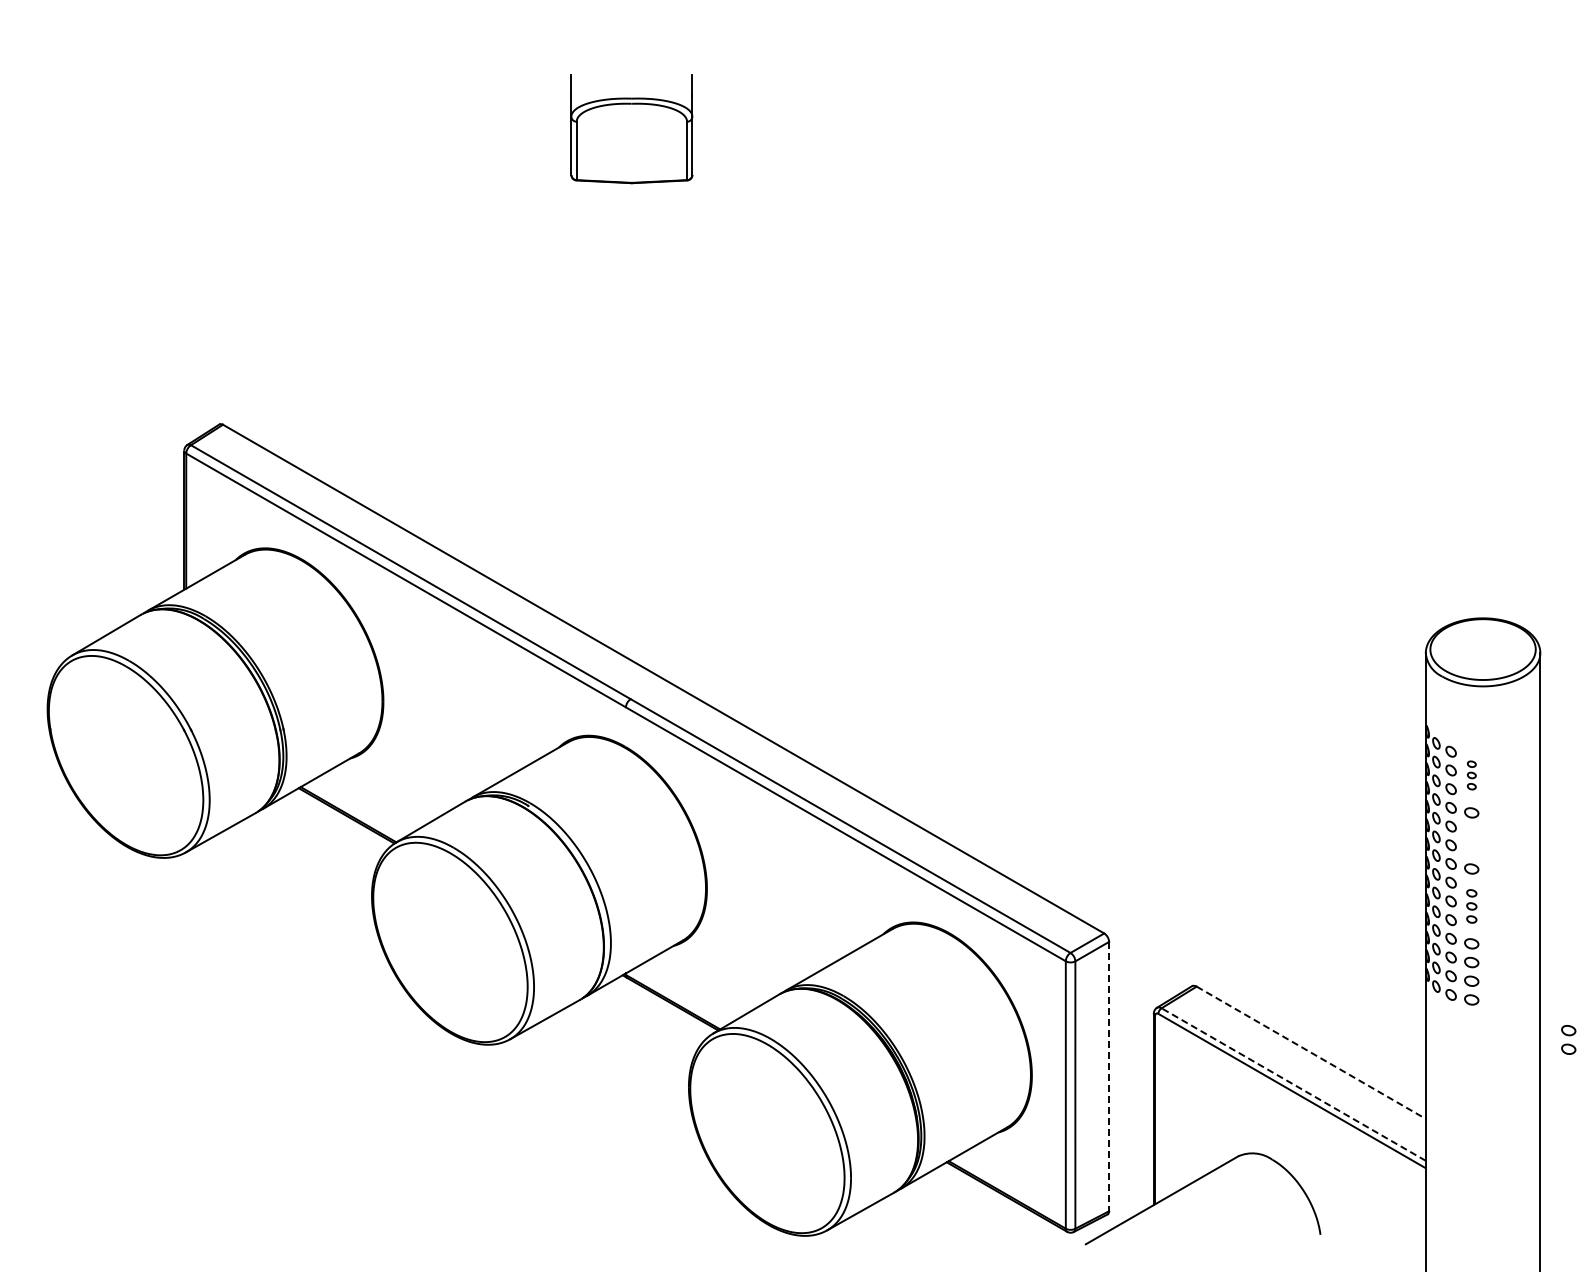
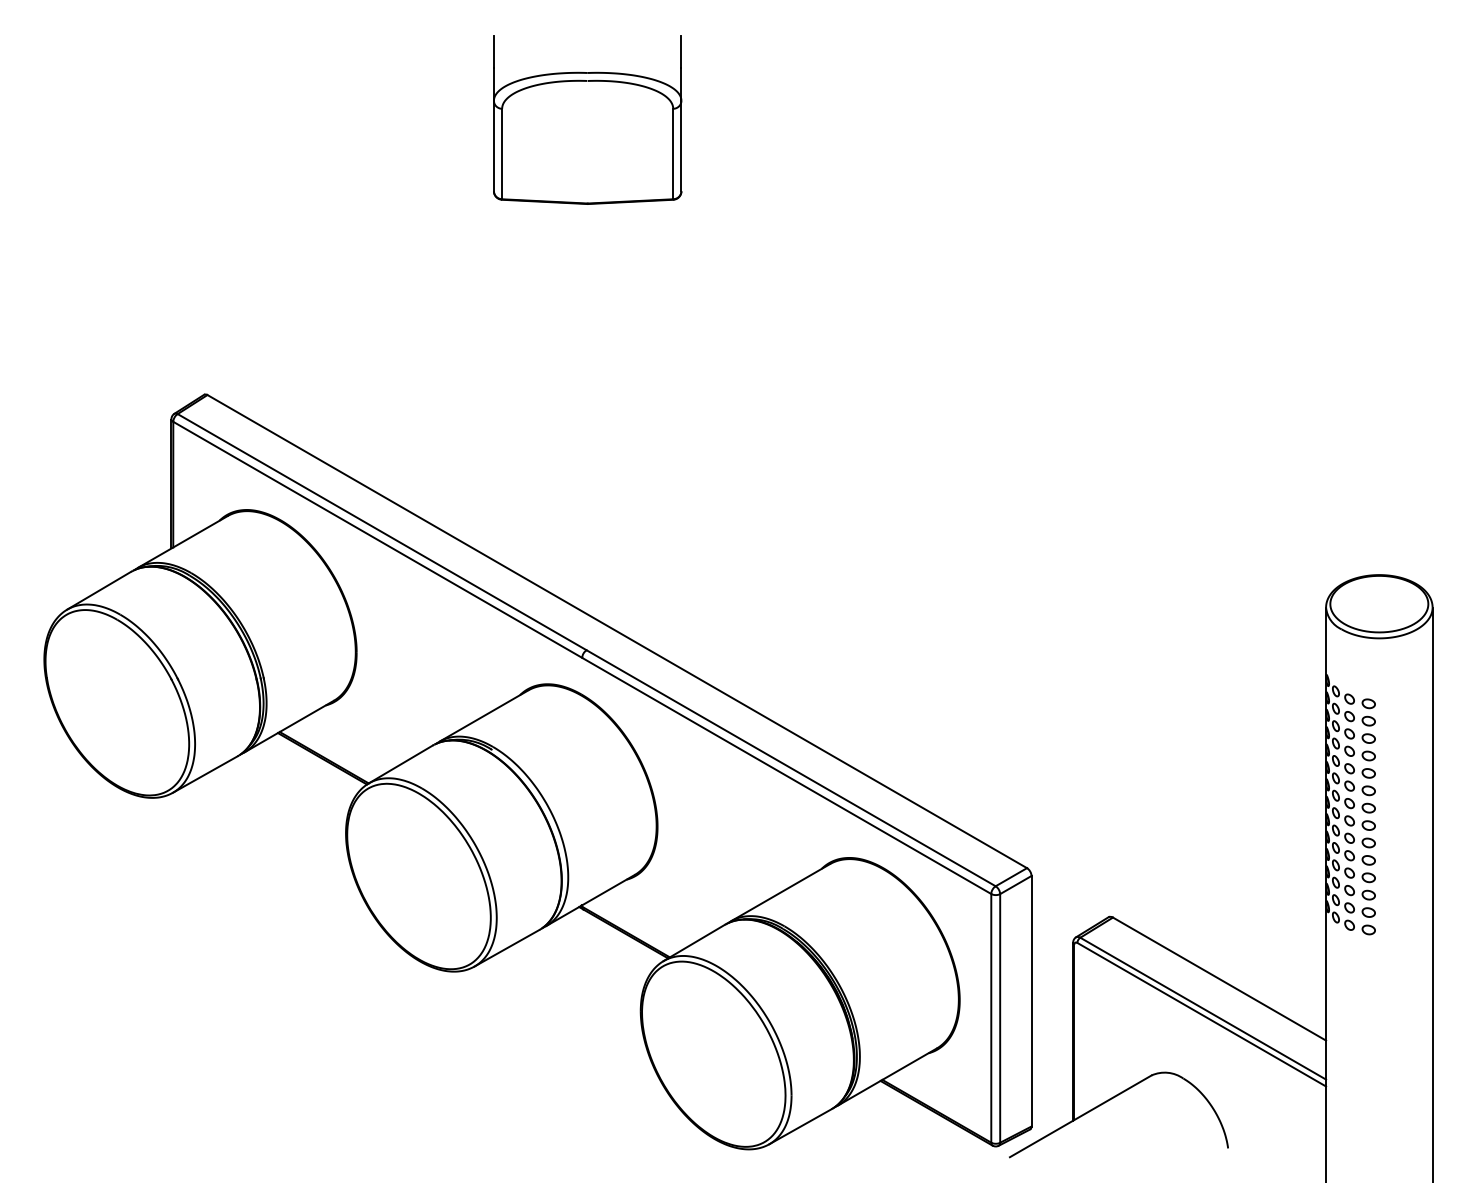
part: (631, 128) -> (587, 119), size x1.67
part: (1471, 775) -> (1368, 721), size x1.67
part: (1471, 906) -> (1368, 843), size x1.43
part: (1568, 1039) -> (1368, 781), moved
line: (1311, 1053) -> (1219, 979), dashed -> solid
line: (1109, 1076) -> (1031, 1001), dashed -> solid
line: (1293, 1084) -> (1203, 1008), dashed -> solid

